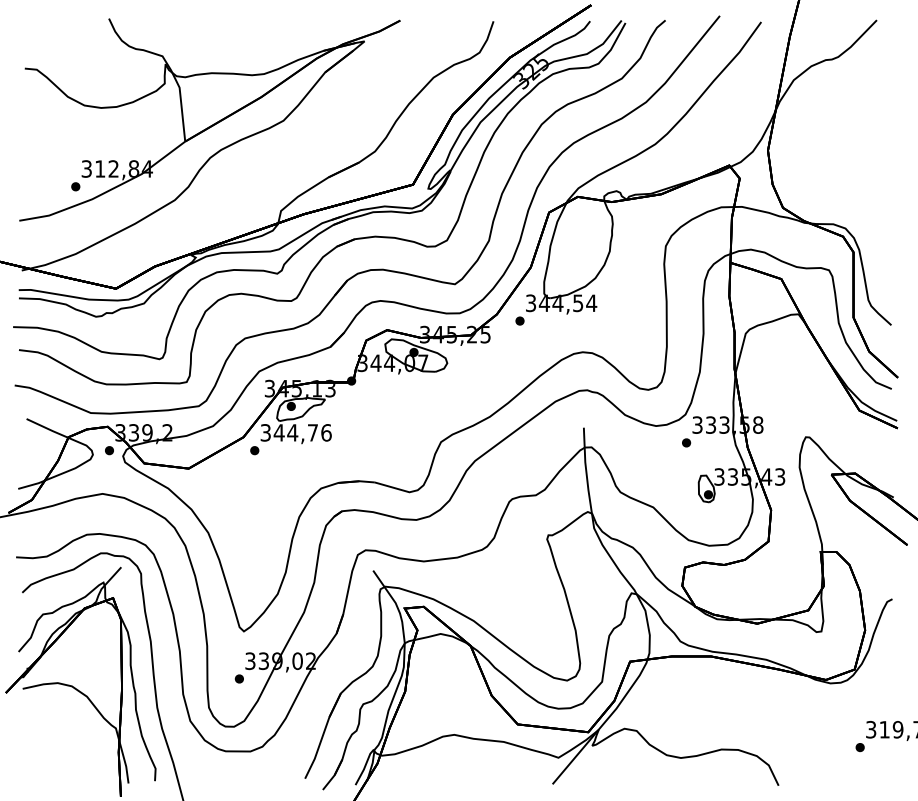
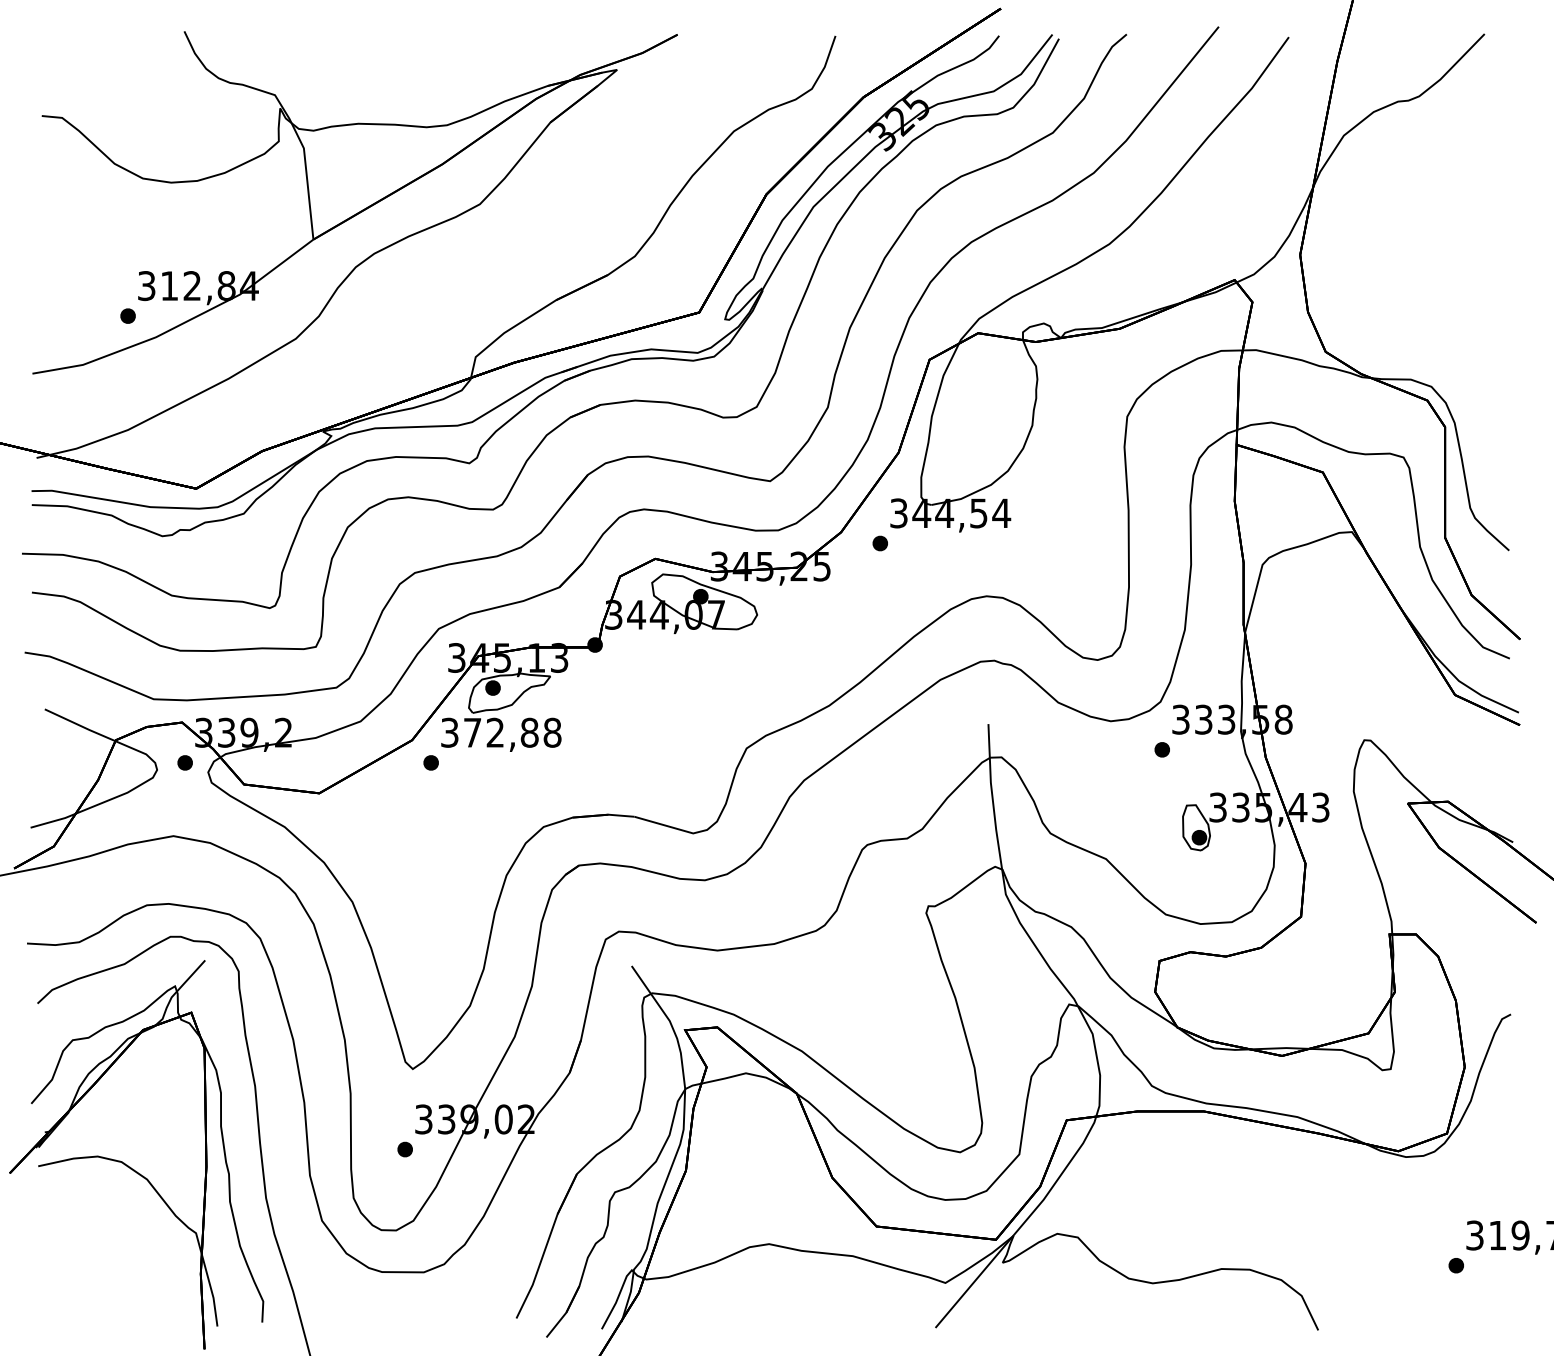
text: (302, 432) -> (511, 732), 344,76 -> 372,88

